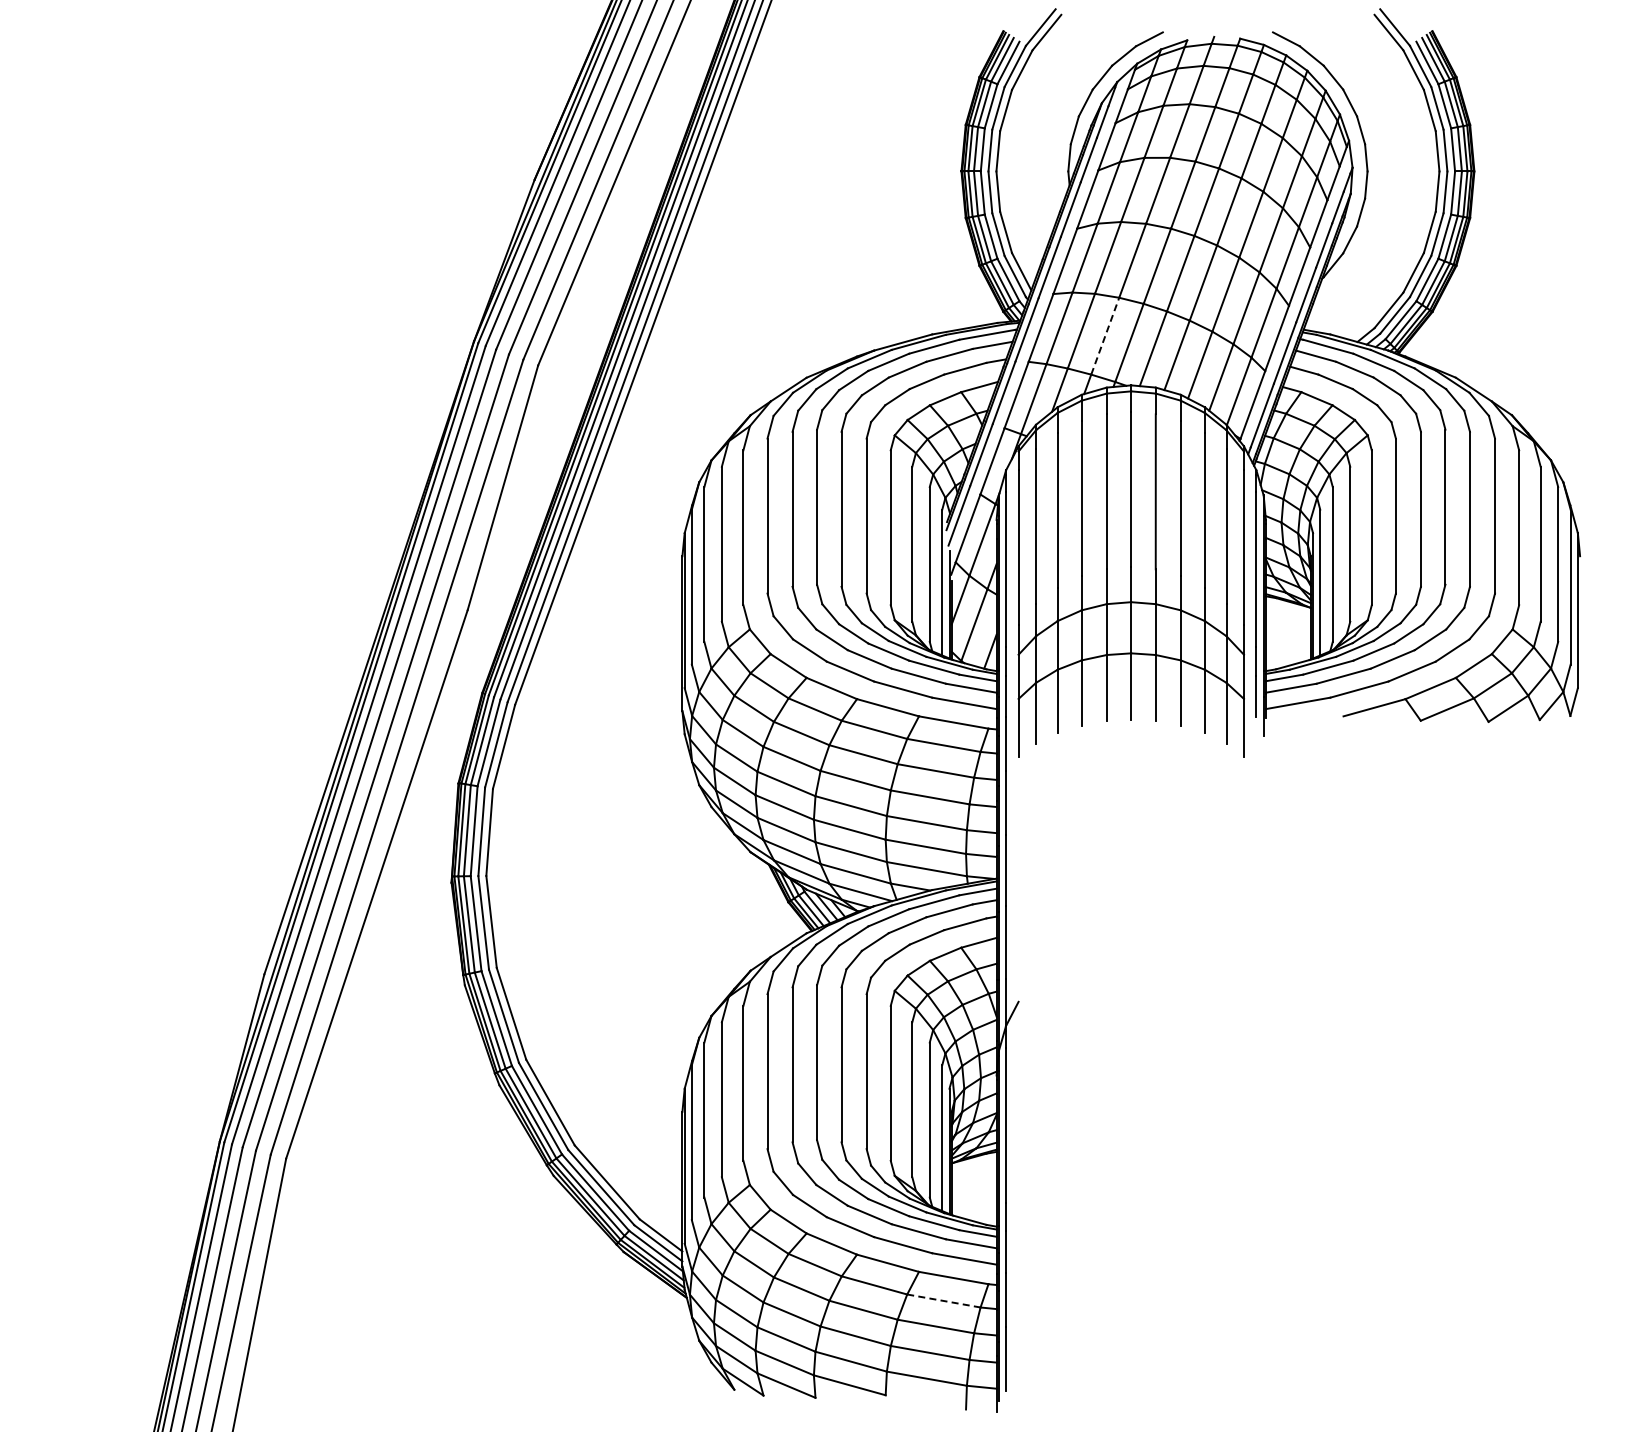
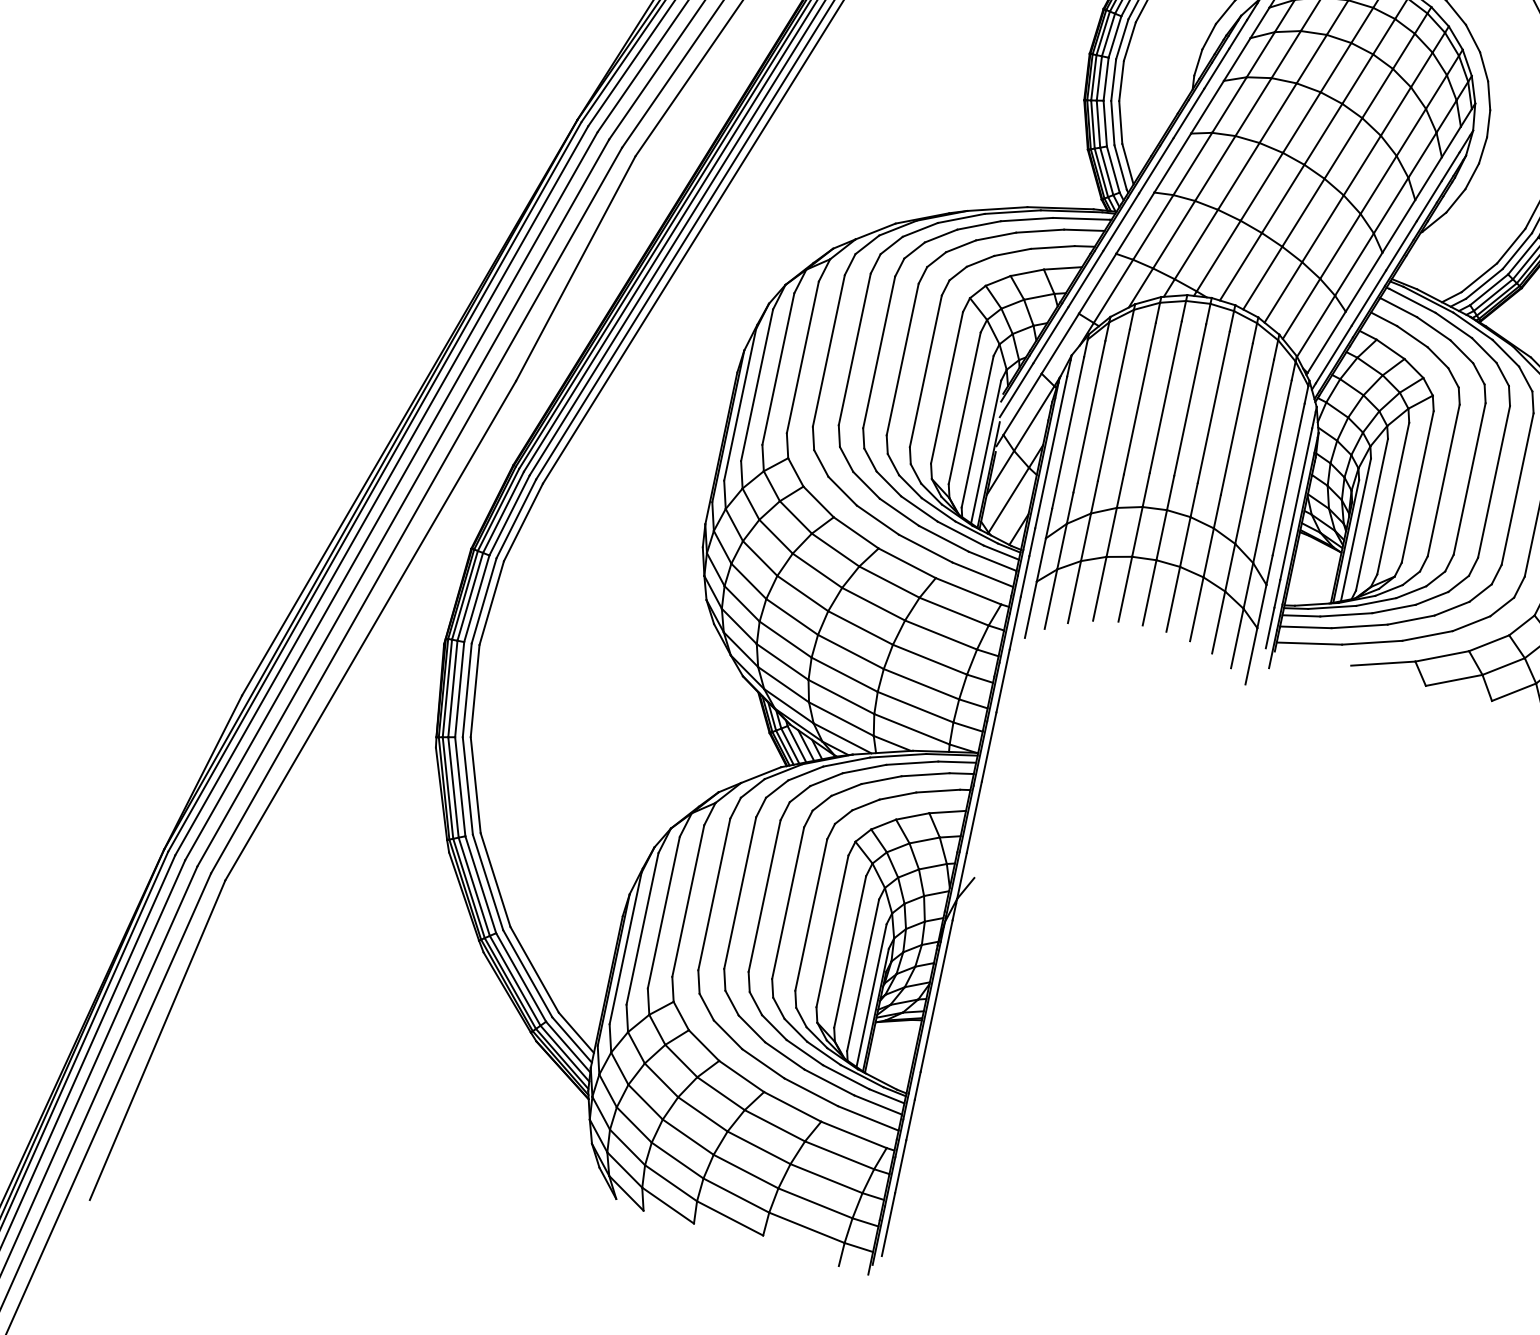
line: (1105, 336) -> (1196, 244), dashed -> solid
line: (944, 1301) -> (840, 1155), dashed -> solid

